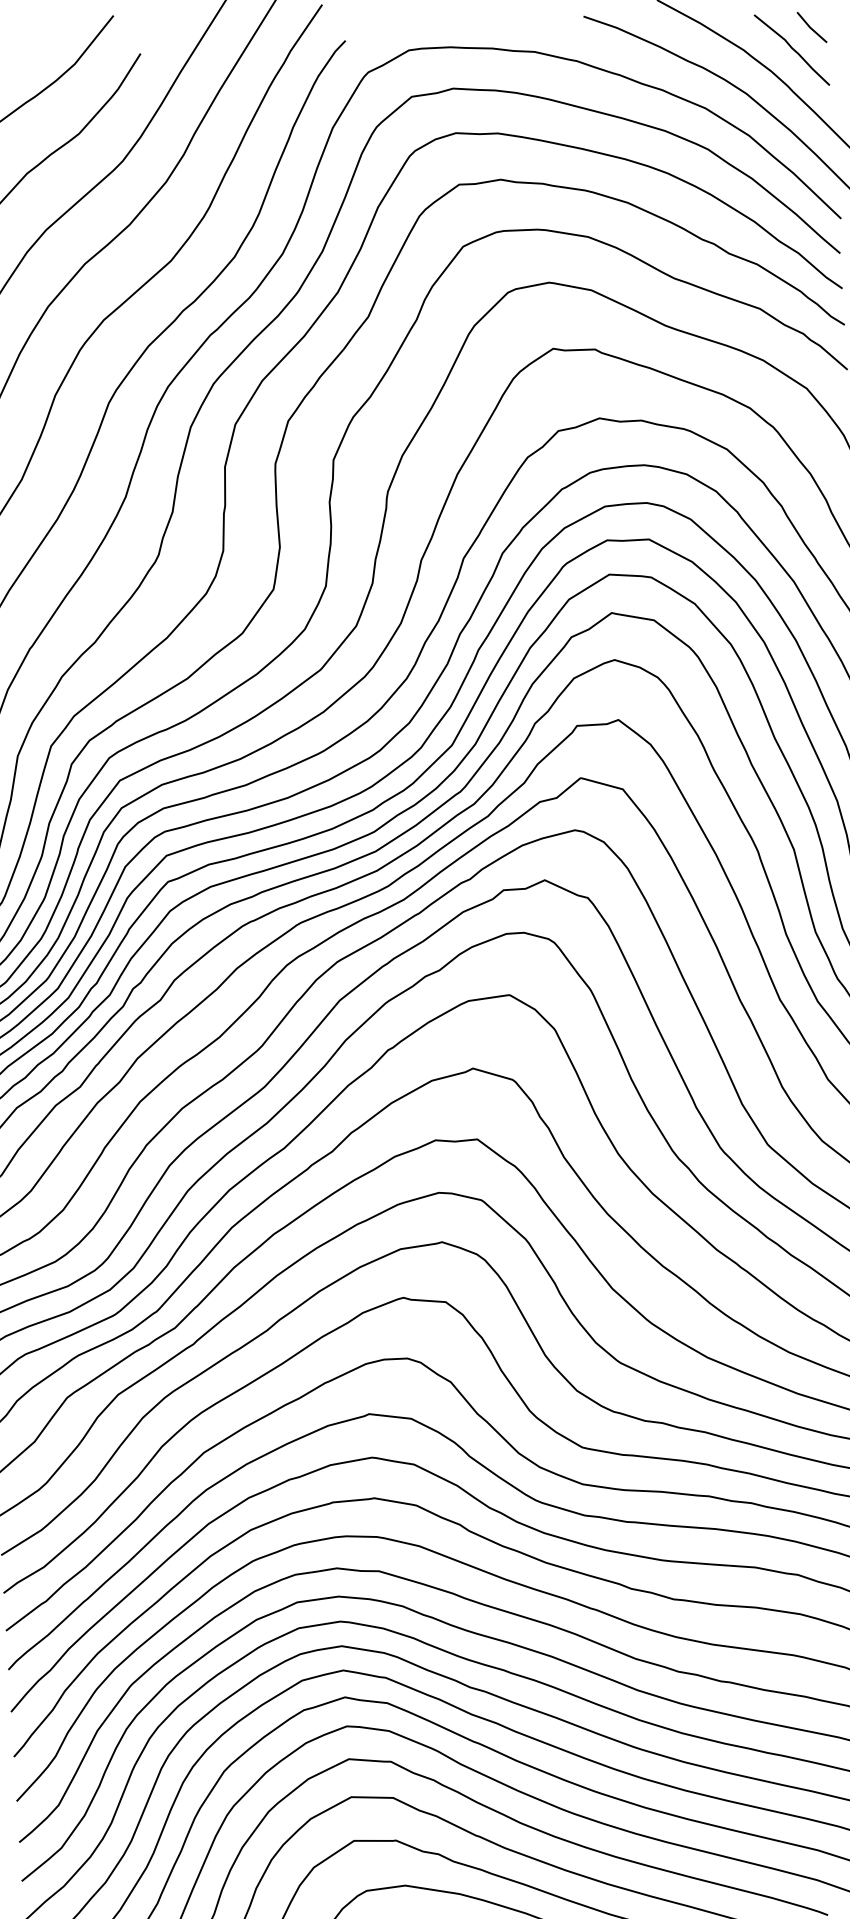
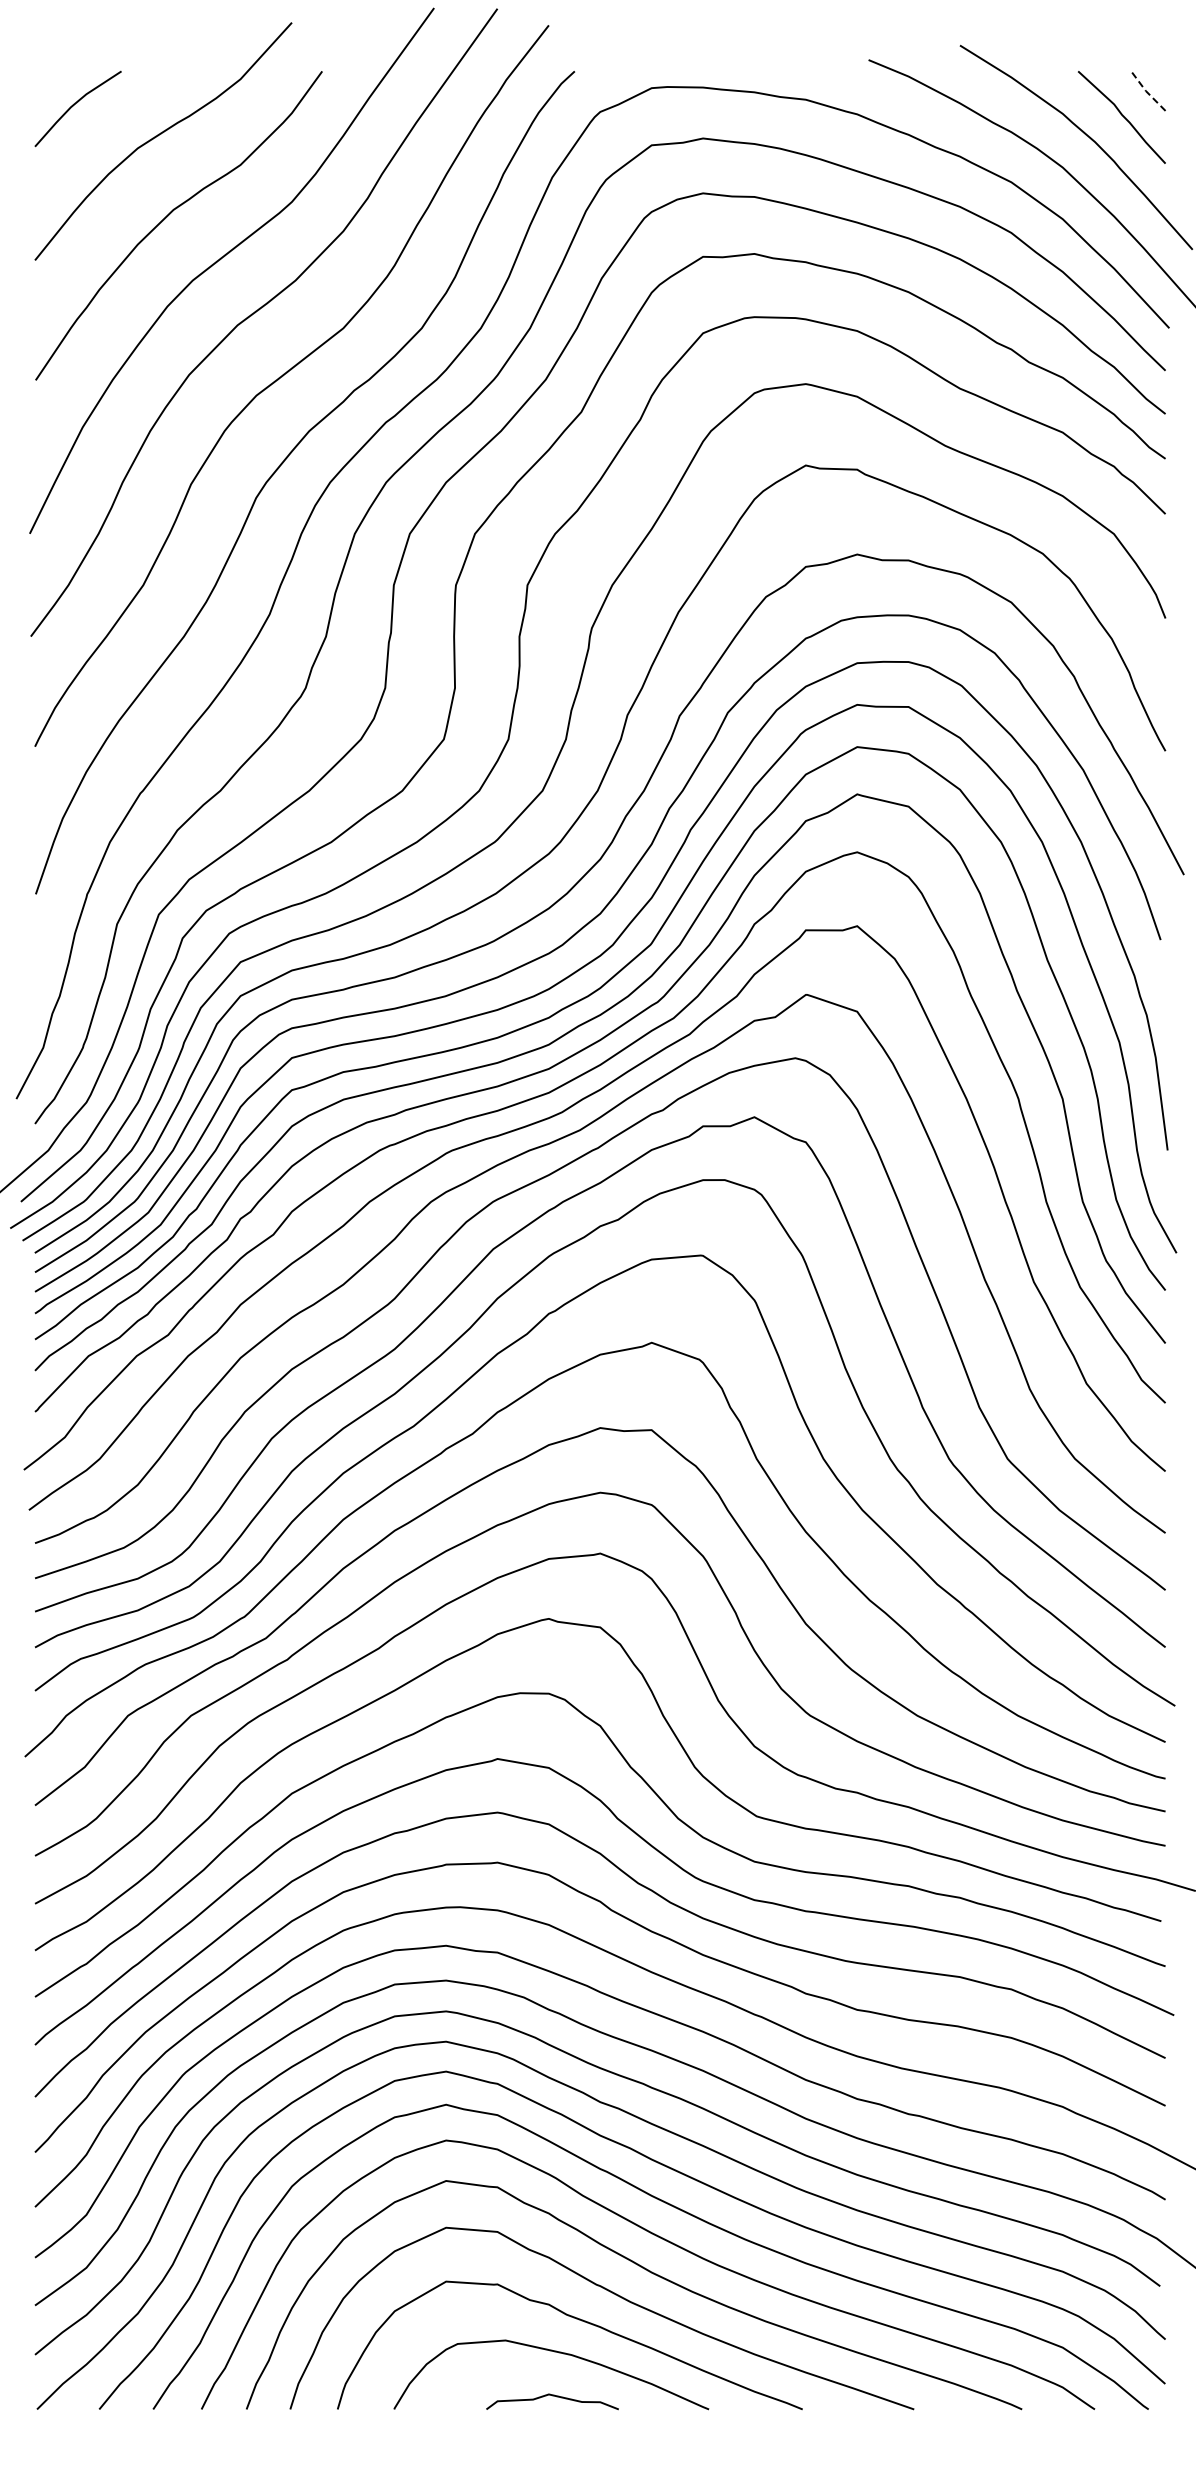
line: (810, 27) -> (1146, 91), solid -> dashed

